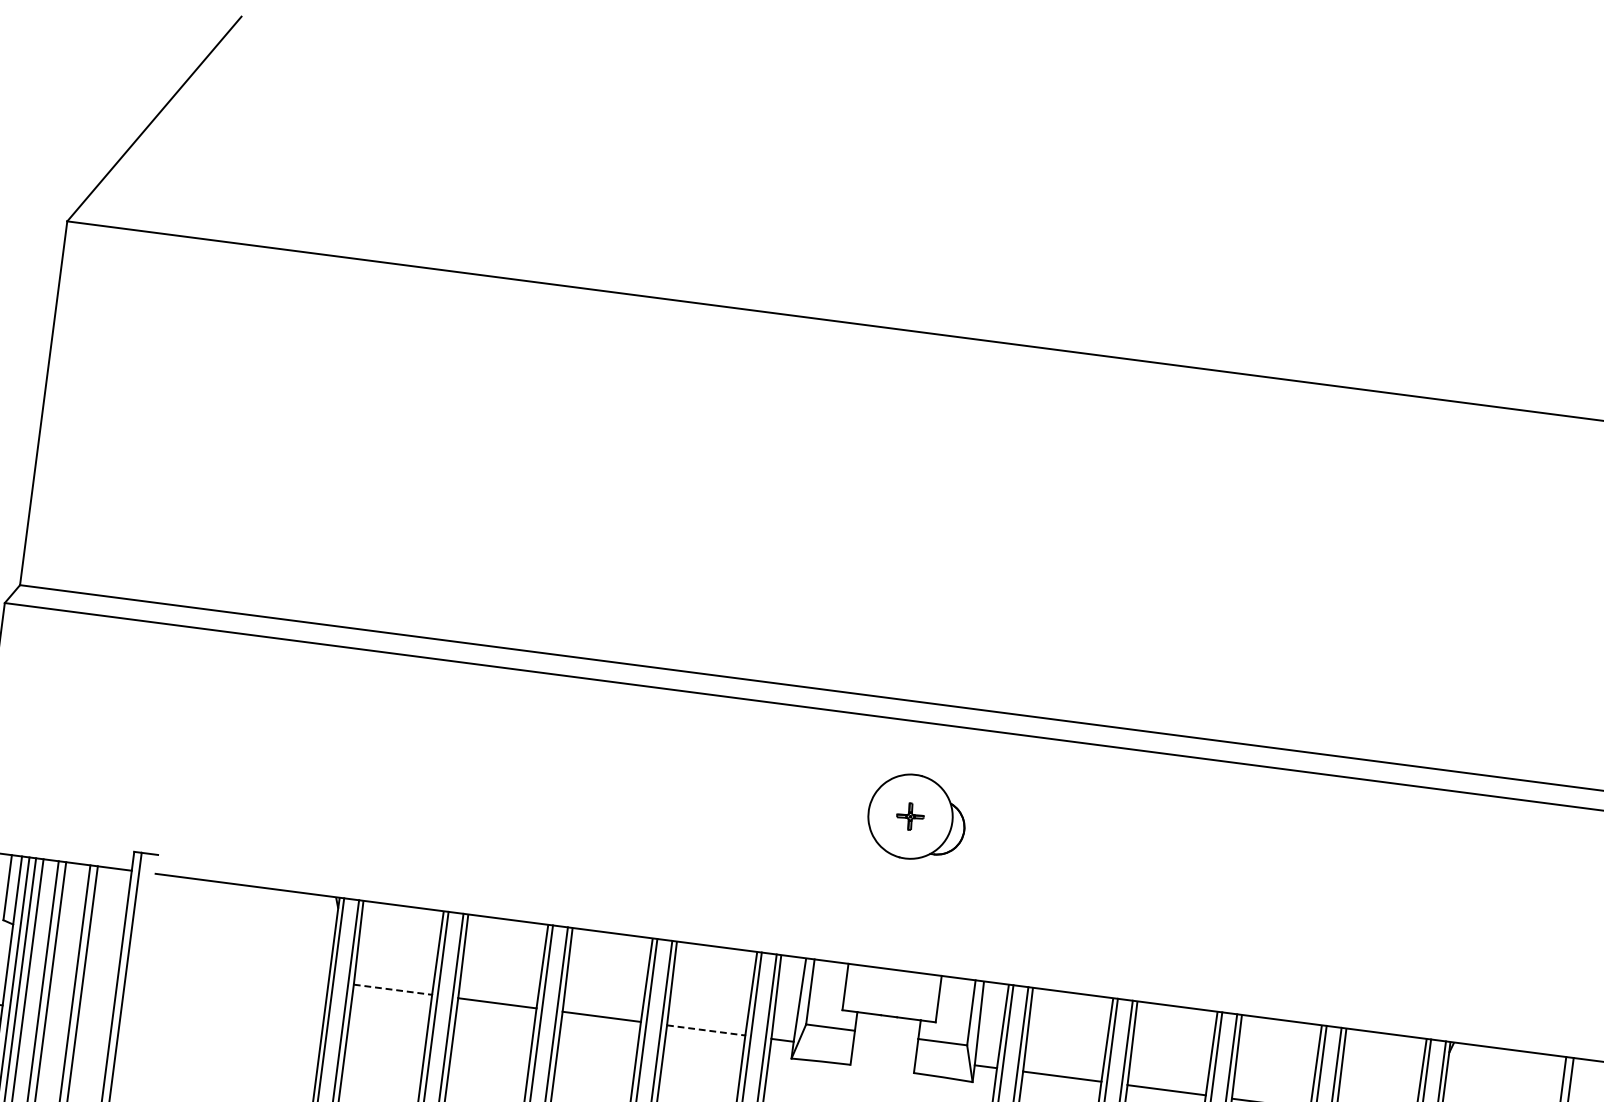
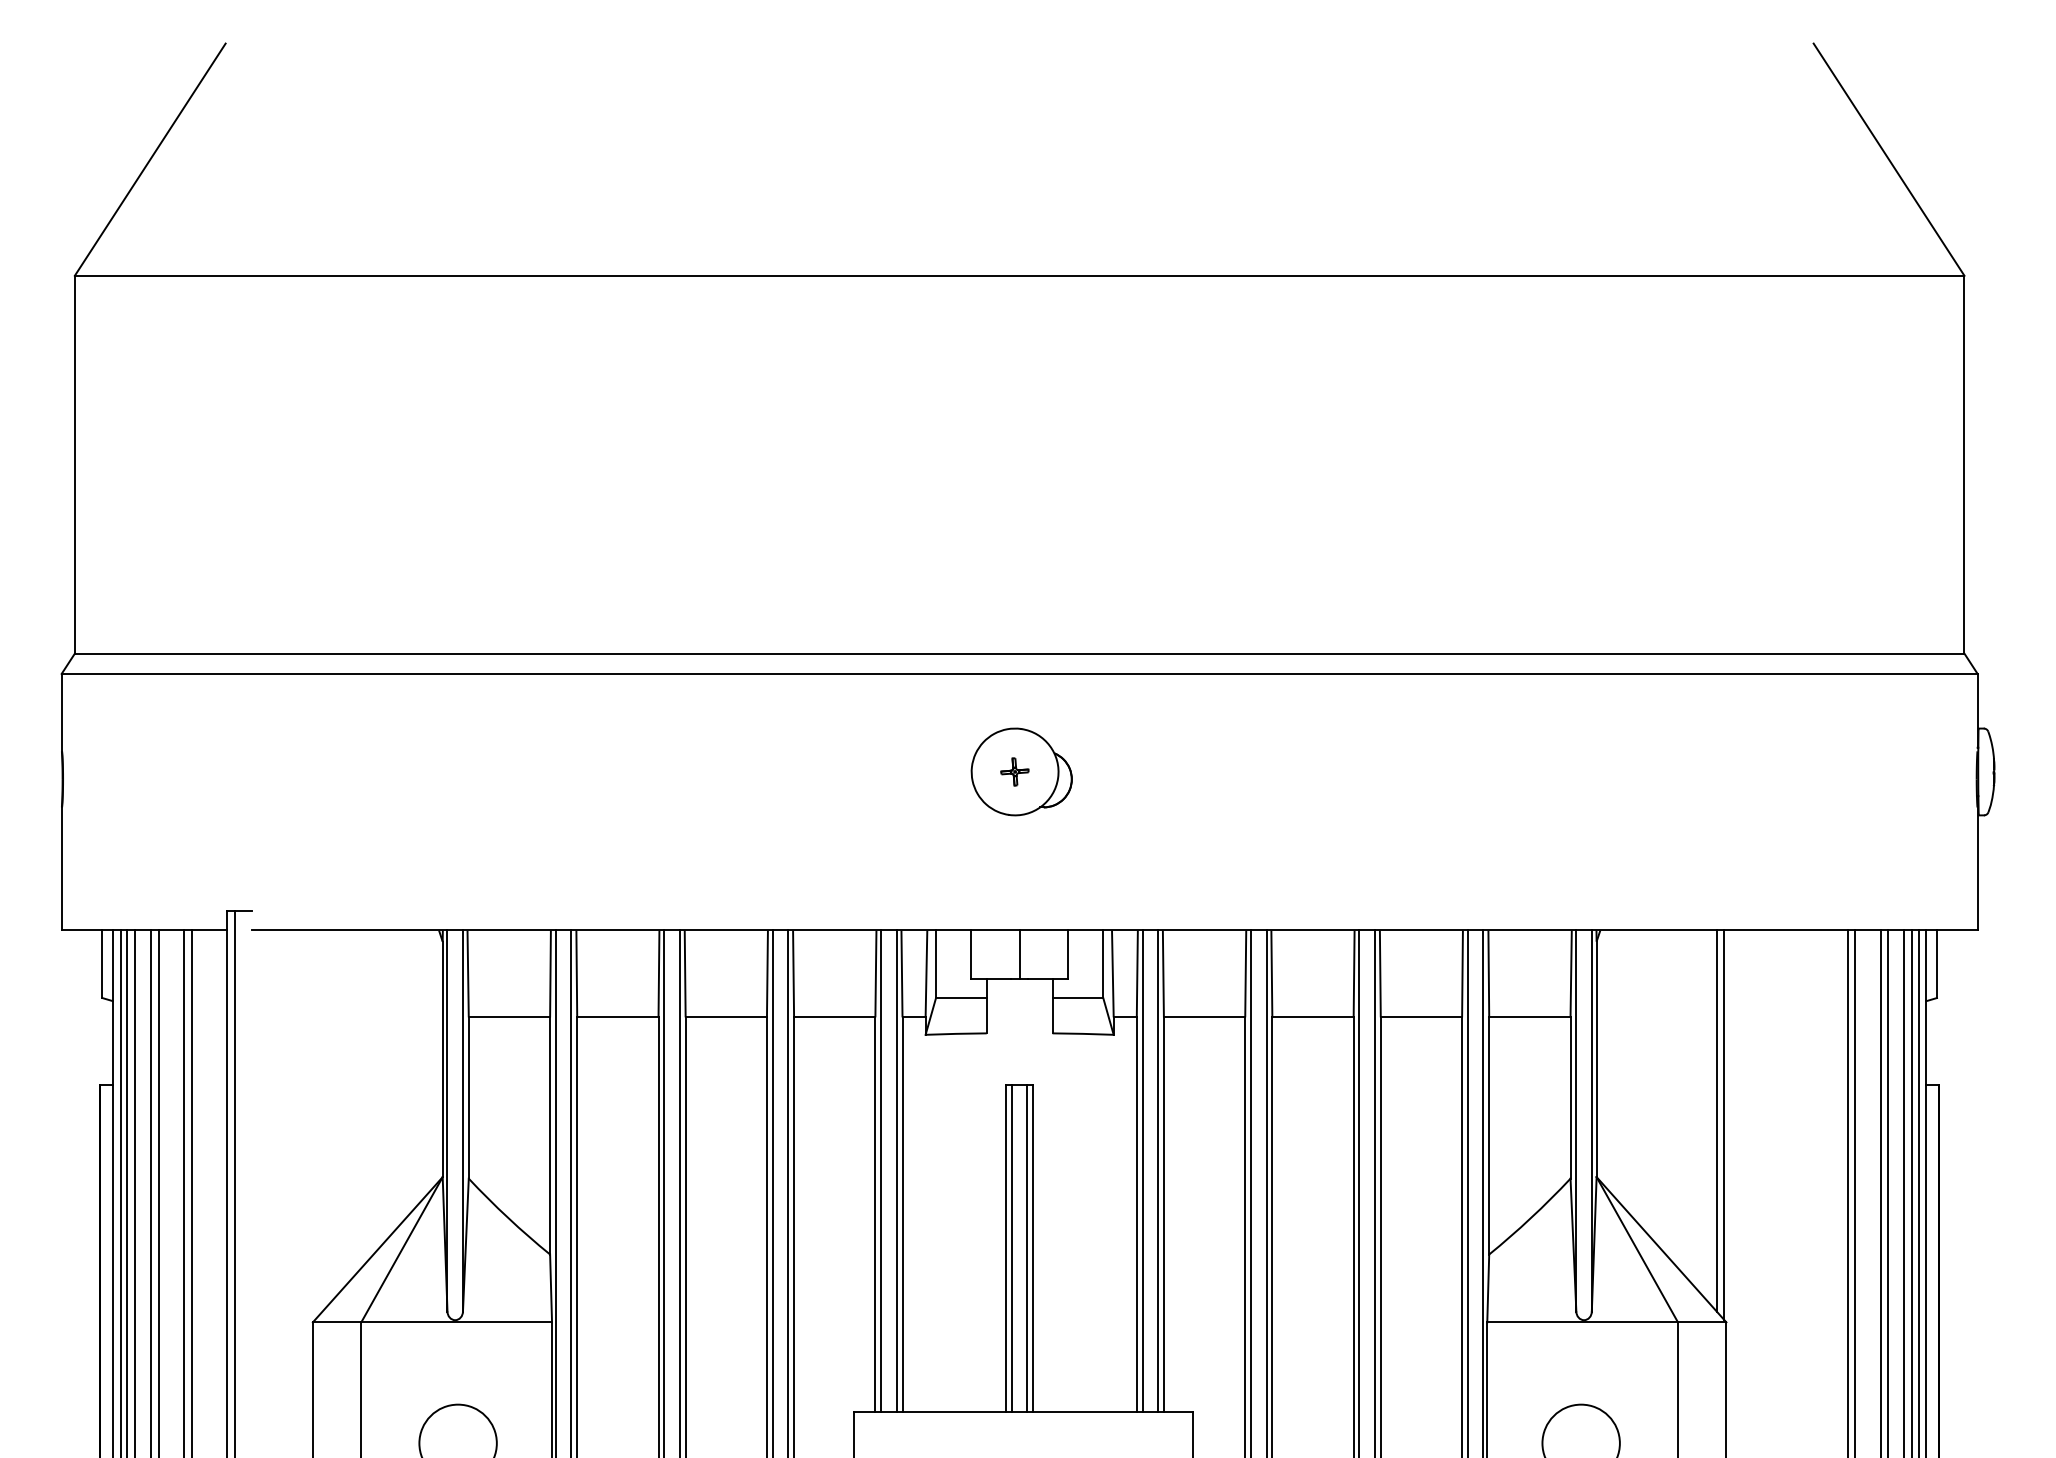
line: (393, 989) -> (509, 1017), dashed -> solid
line: (891, 992) -> (1019, 954), added
line: (705, 1030) -> (834, 1017), dashed -> solid

